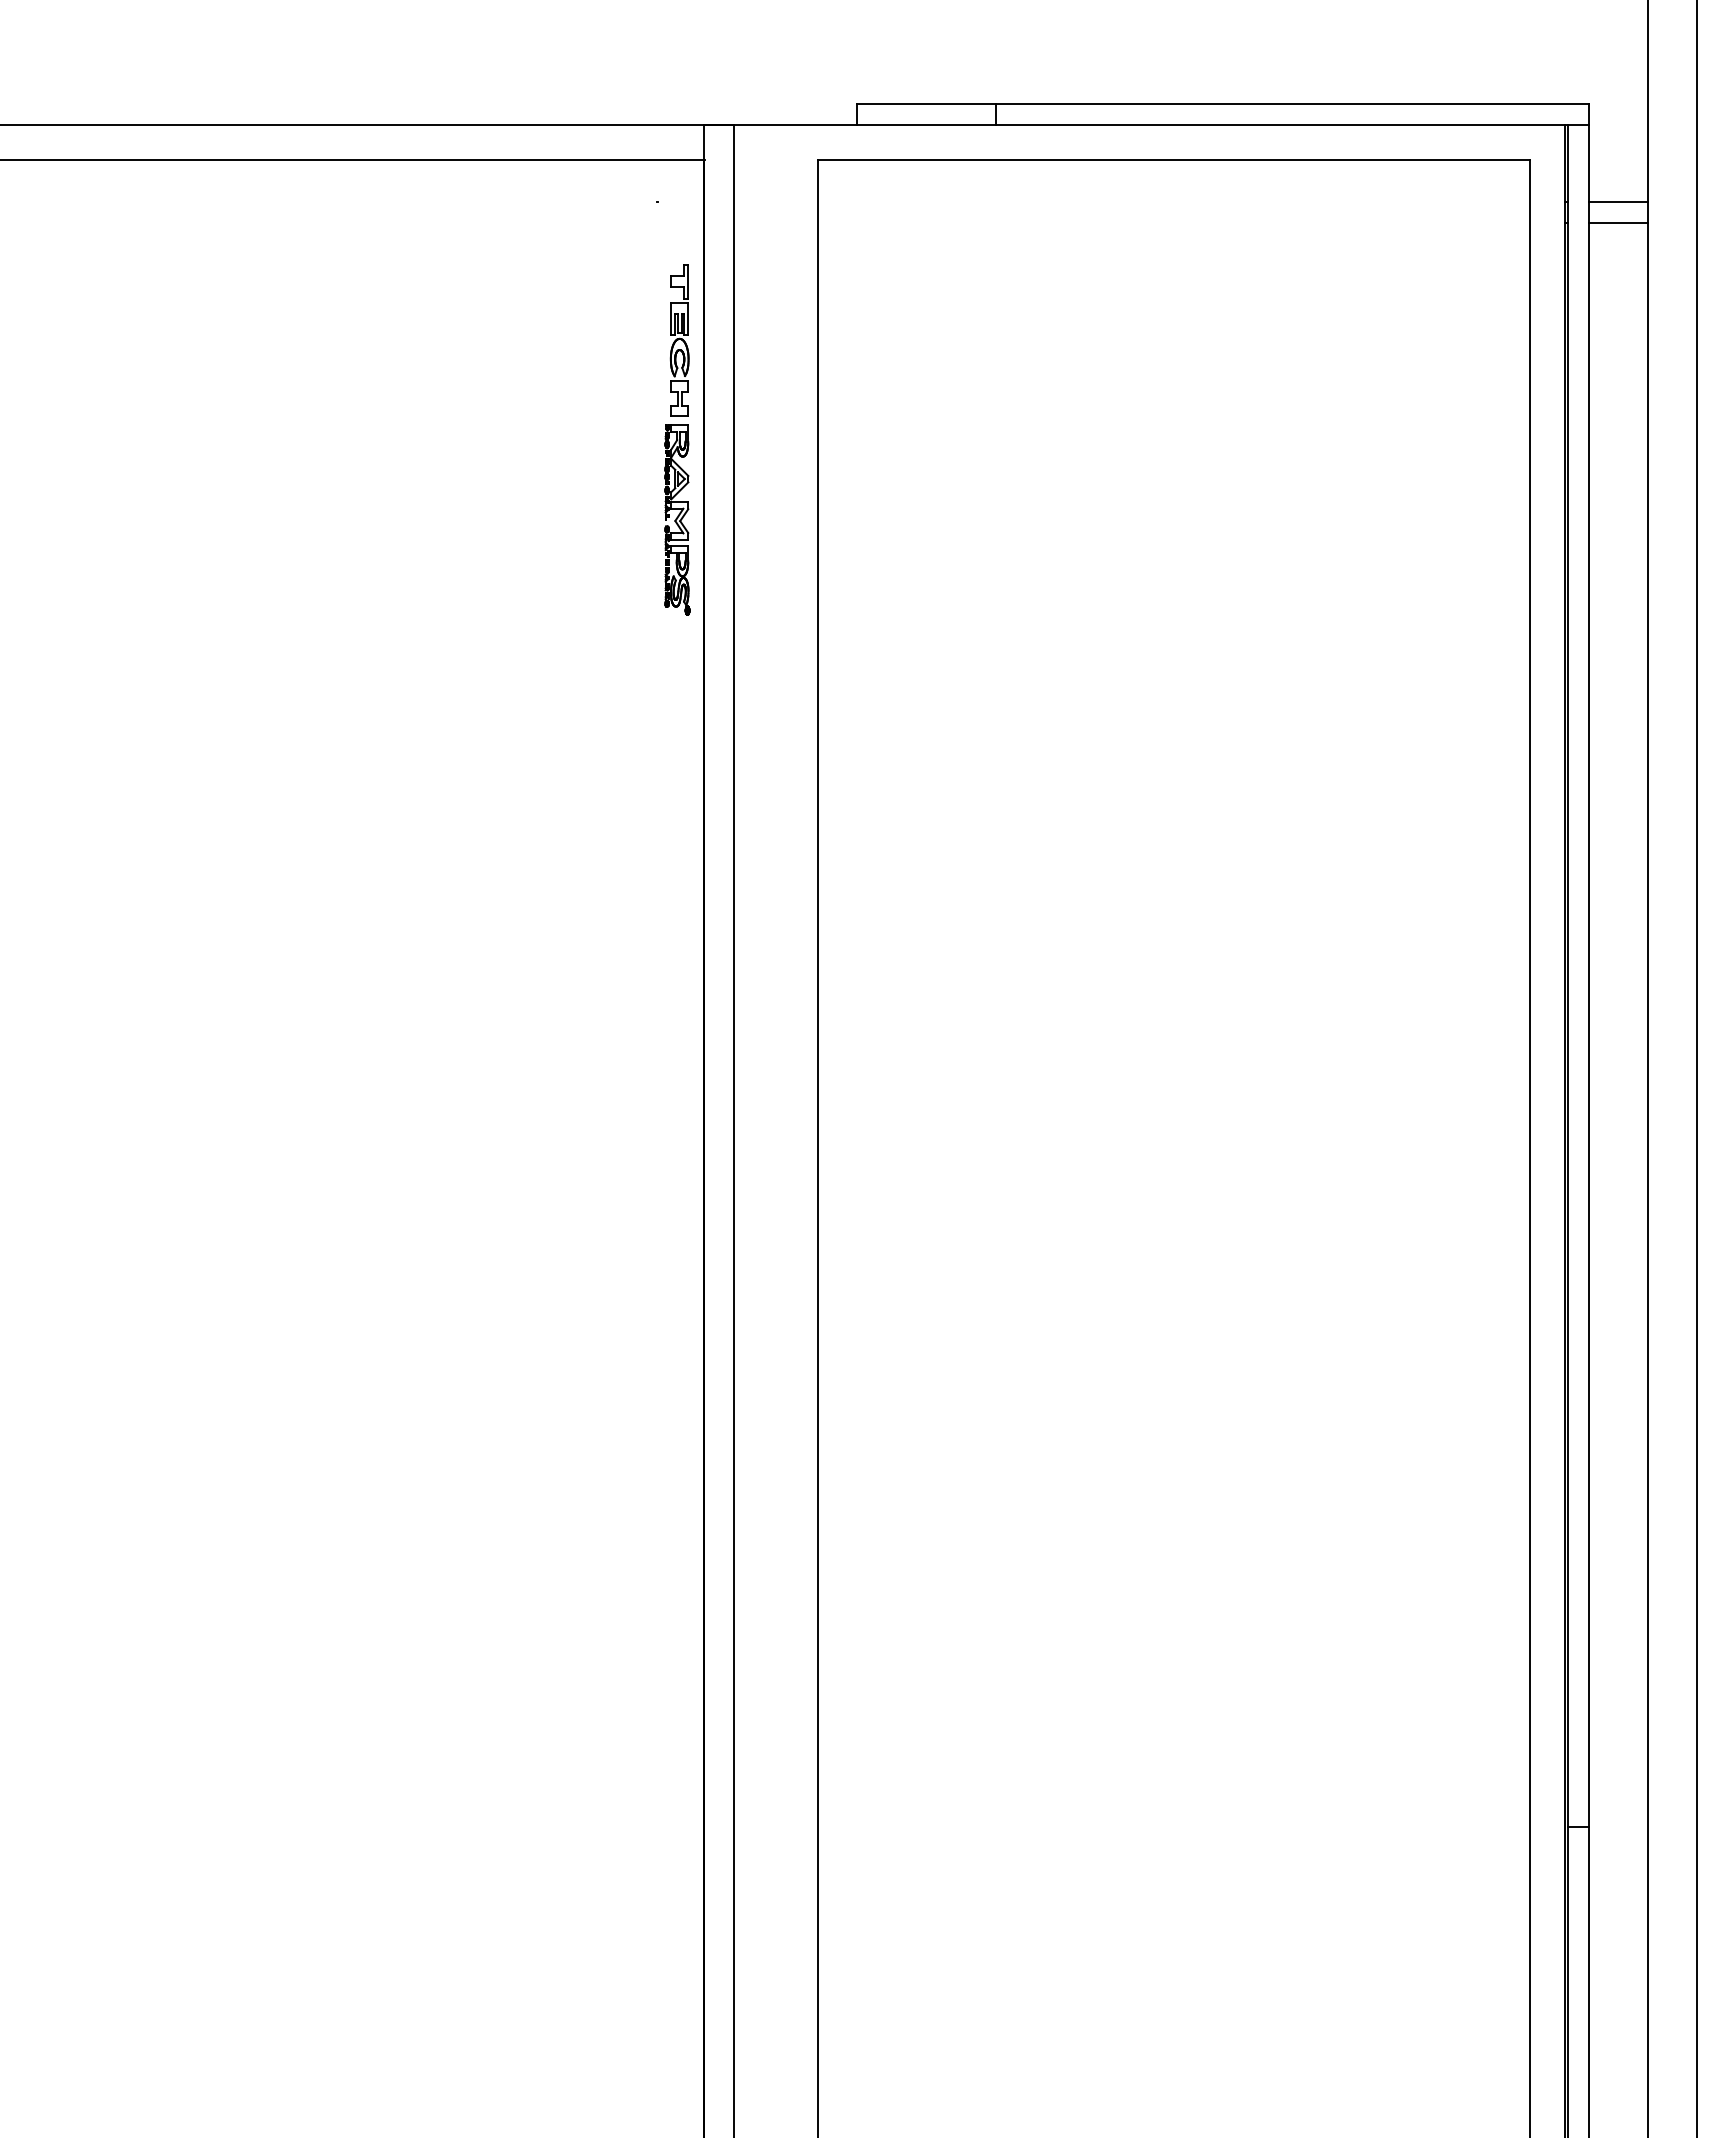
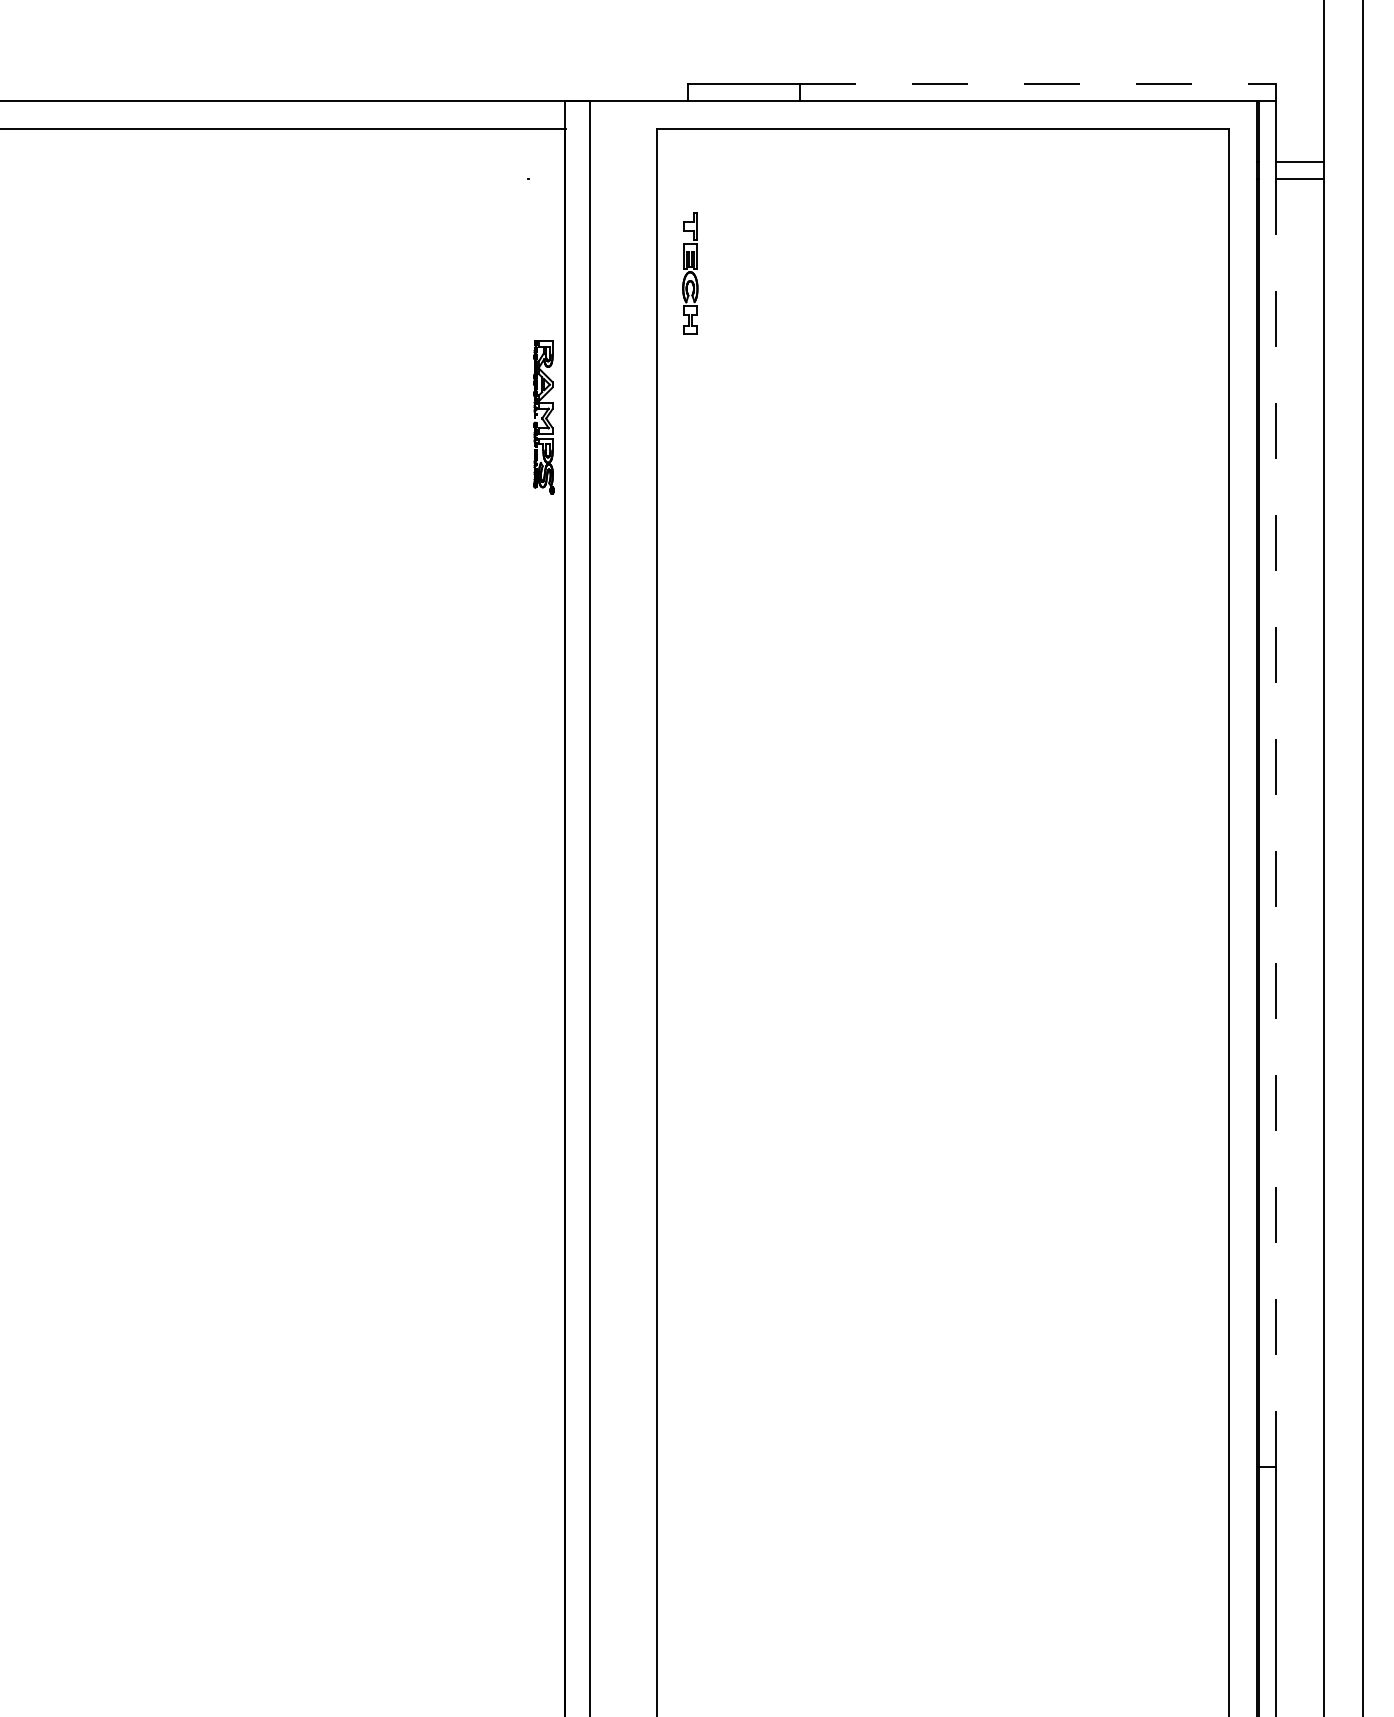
line: (1293, 104) -> (1038, 84), solid -> dashed
part: (679, 340) -> (690, 273), moved
line: (1589, 1025) -> (1276, 823), solid -> dashed

